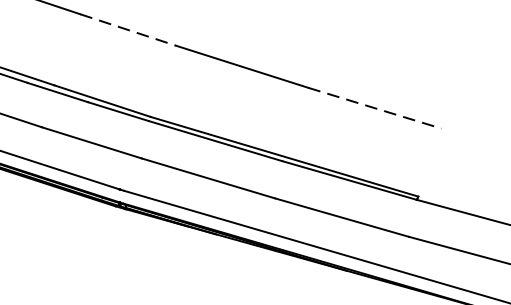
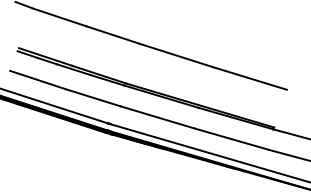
line: (128, 30) -> (113, 35), dashed -> solid
line: (373, 108) -> (249, 78), dashed -> solid

